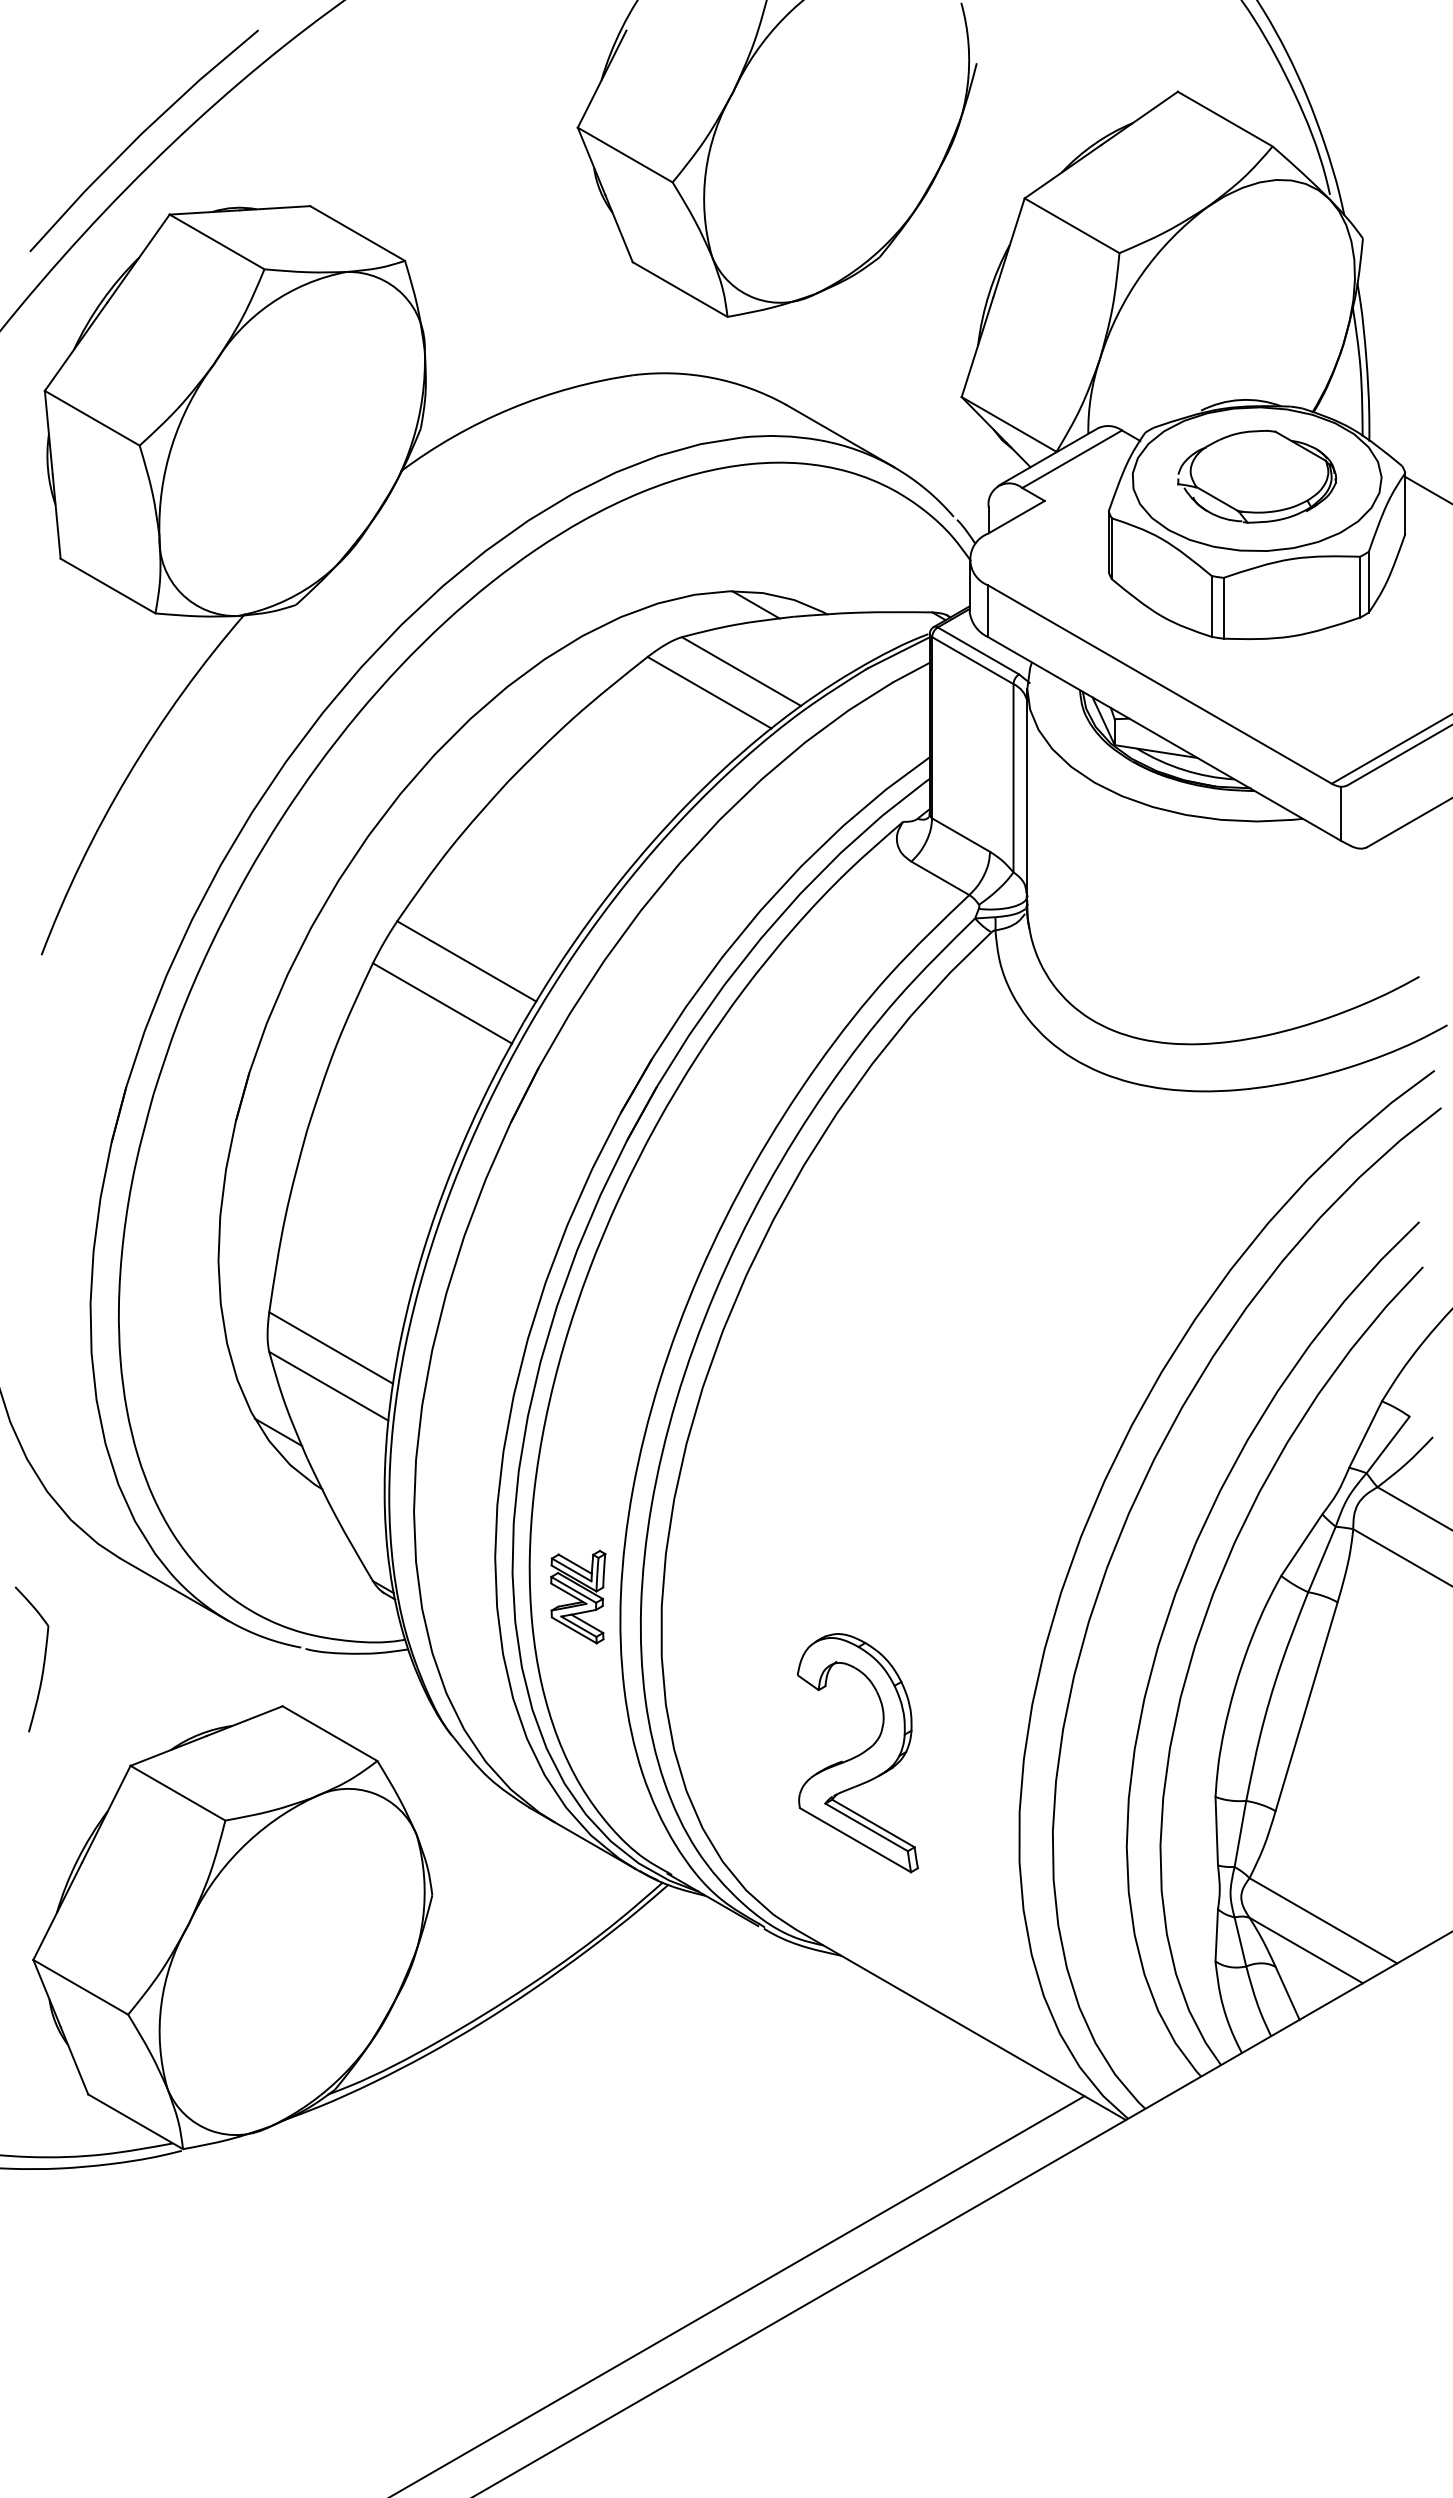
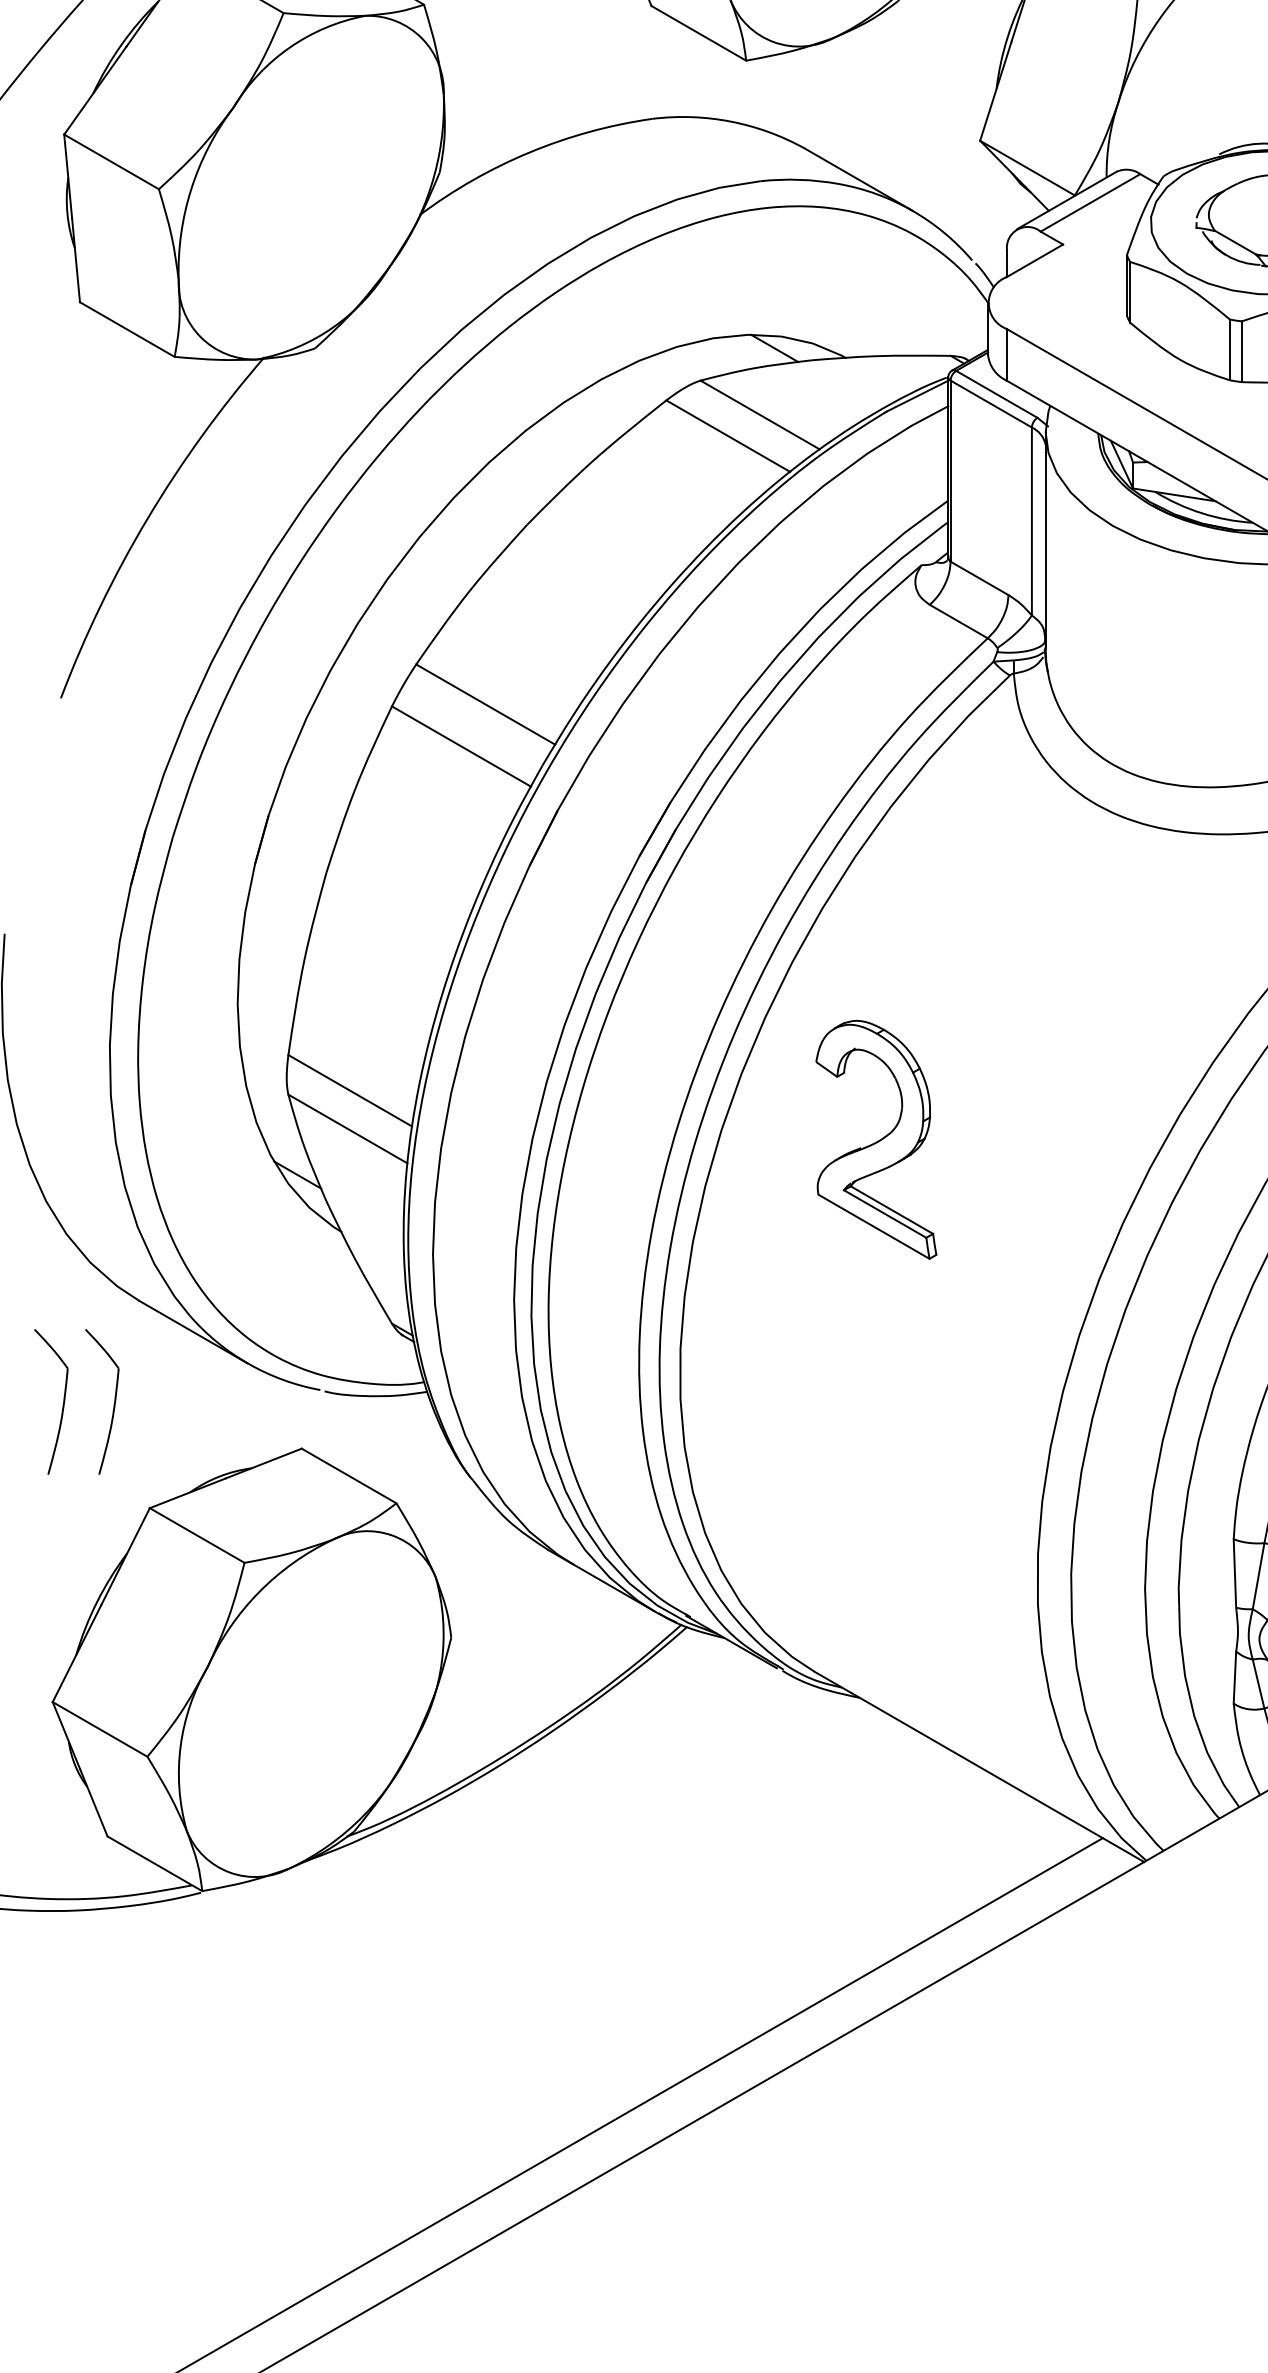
part: (578, 1596) -> (597, 1338), removed
part: (94, 1659) -> (113, 1401), added
part: (857, 1753) -> (876, 1140), moved

